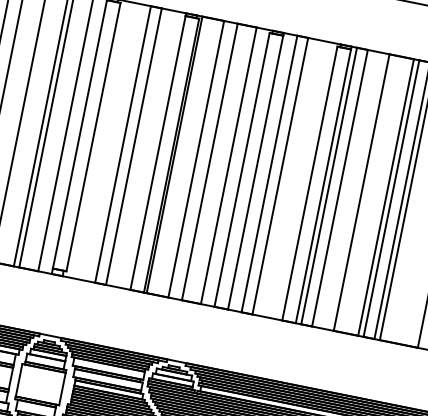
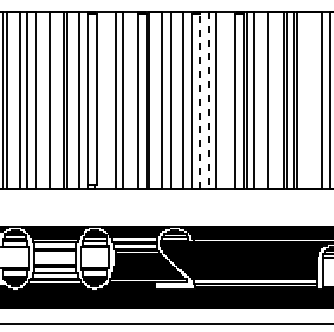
line: (255, 171) -> (200, 100), solid -> dashed
line: (269, 174) -> (209, 100), solid -> dashed

